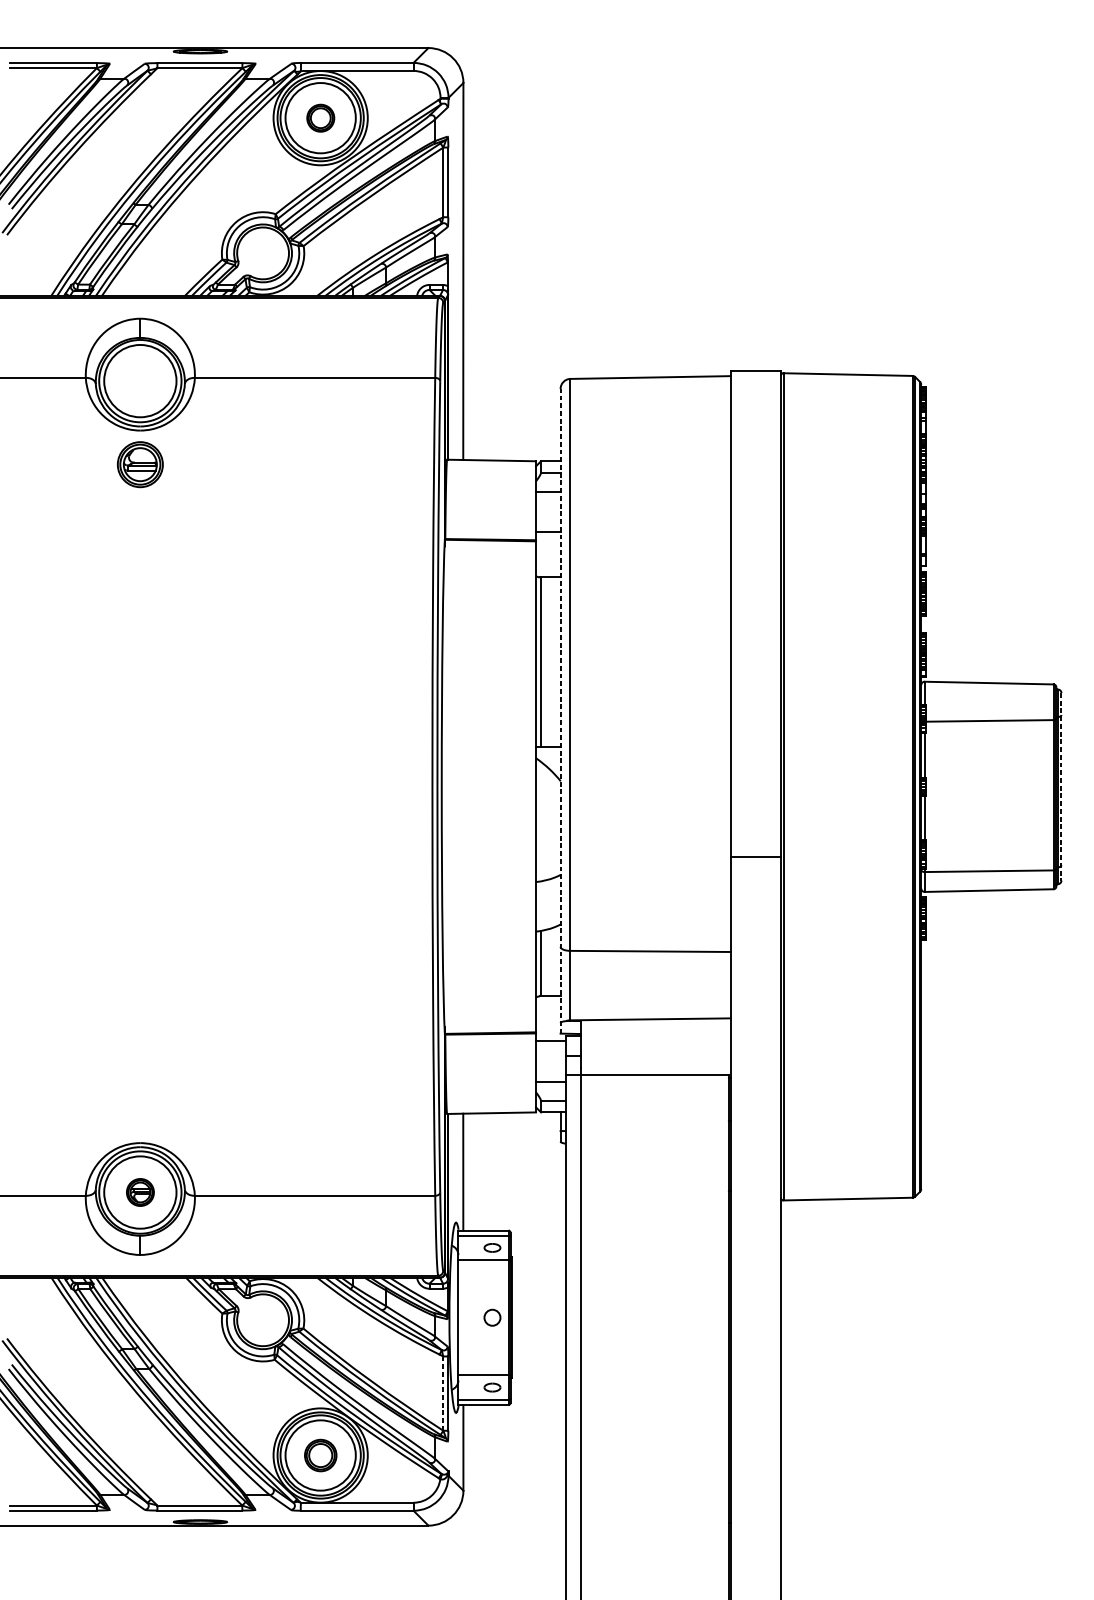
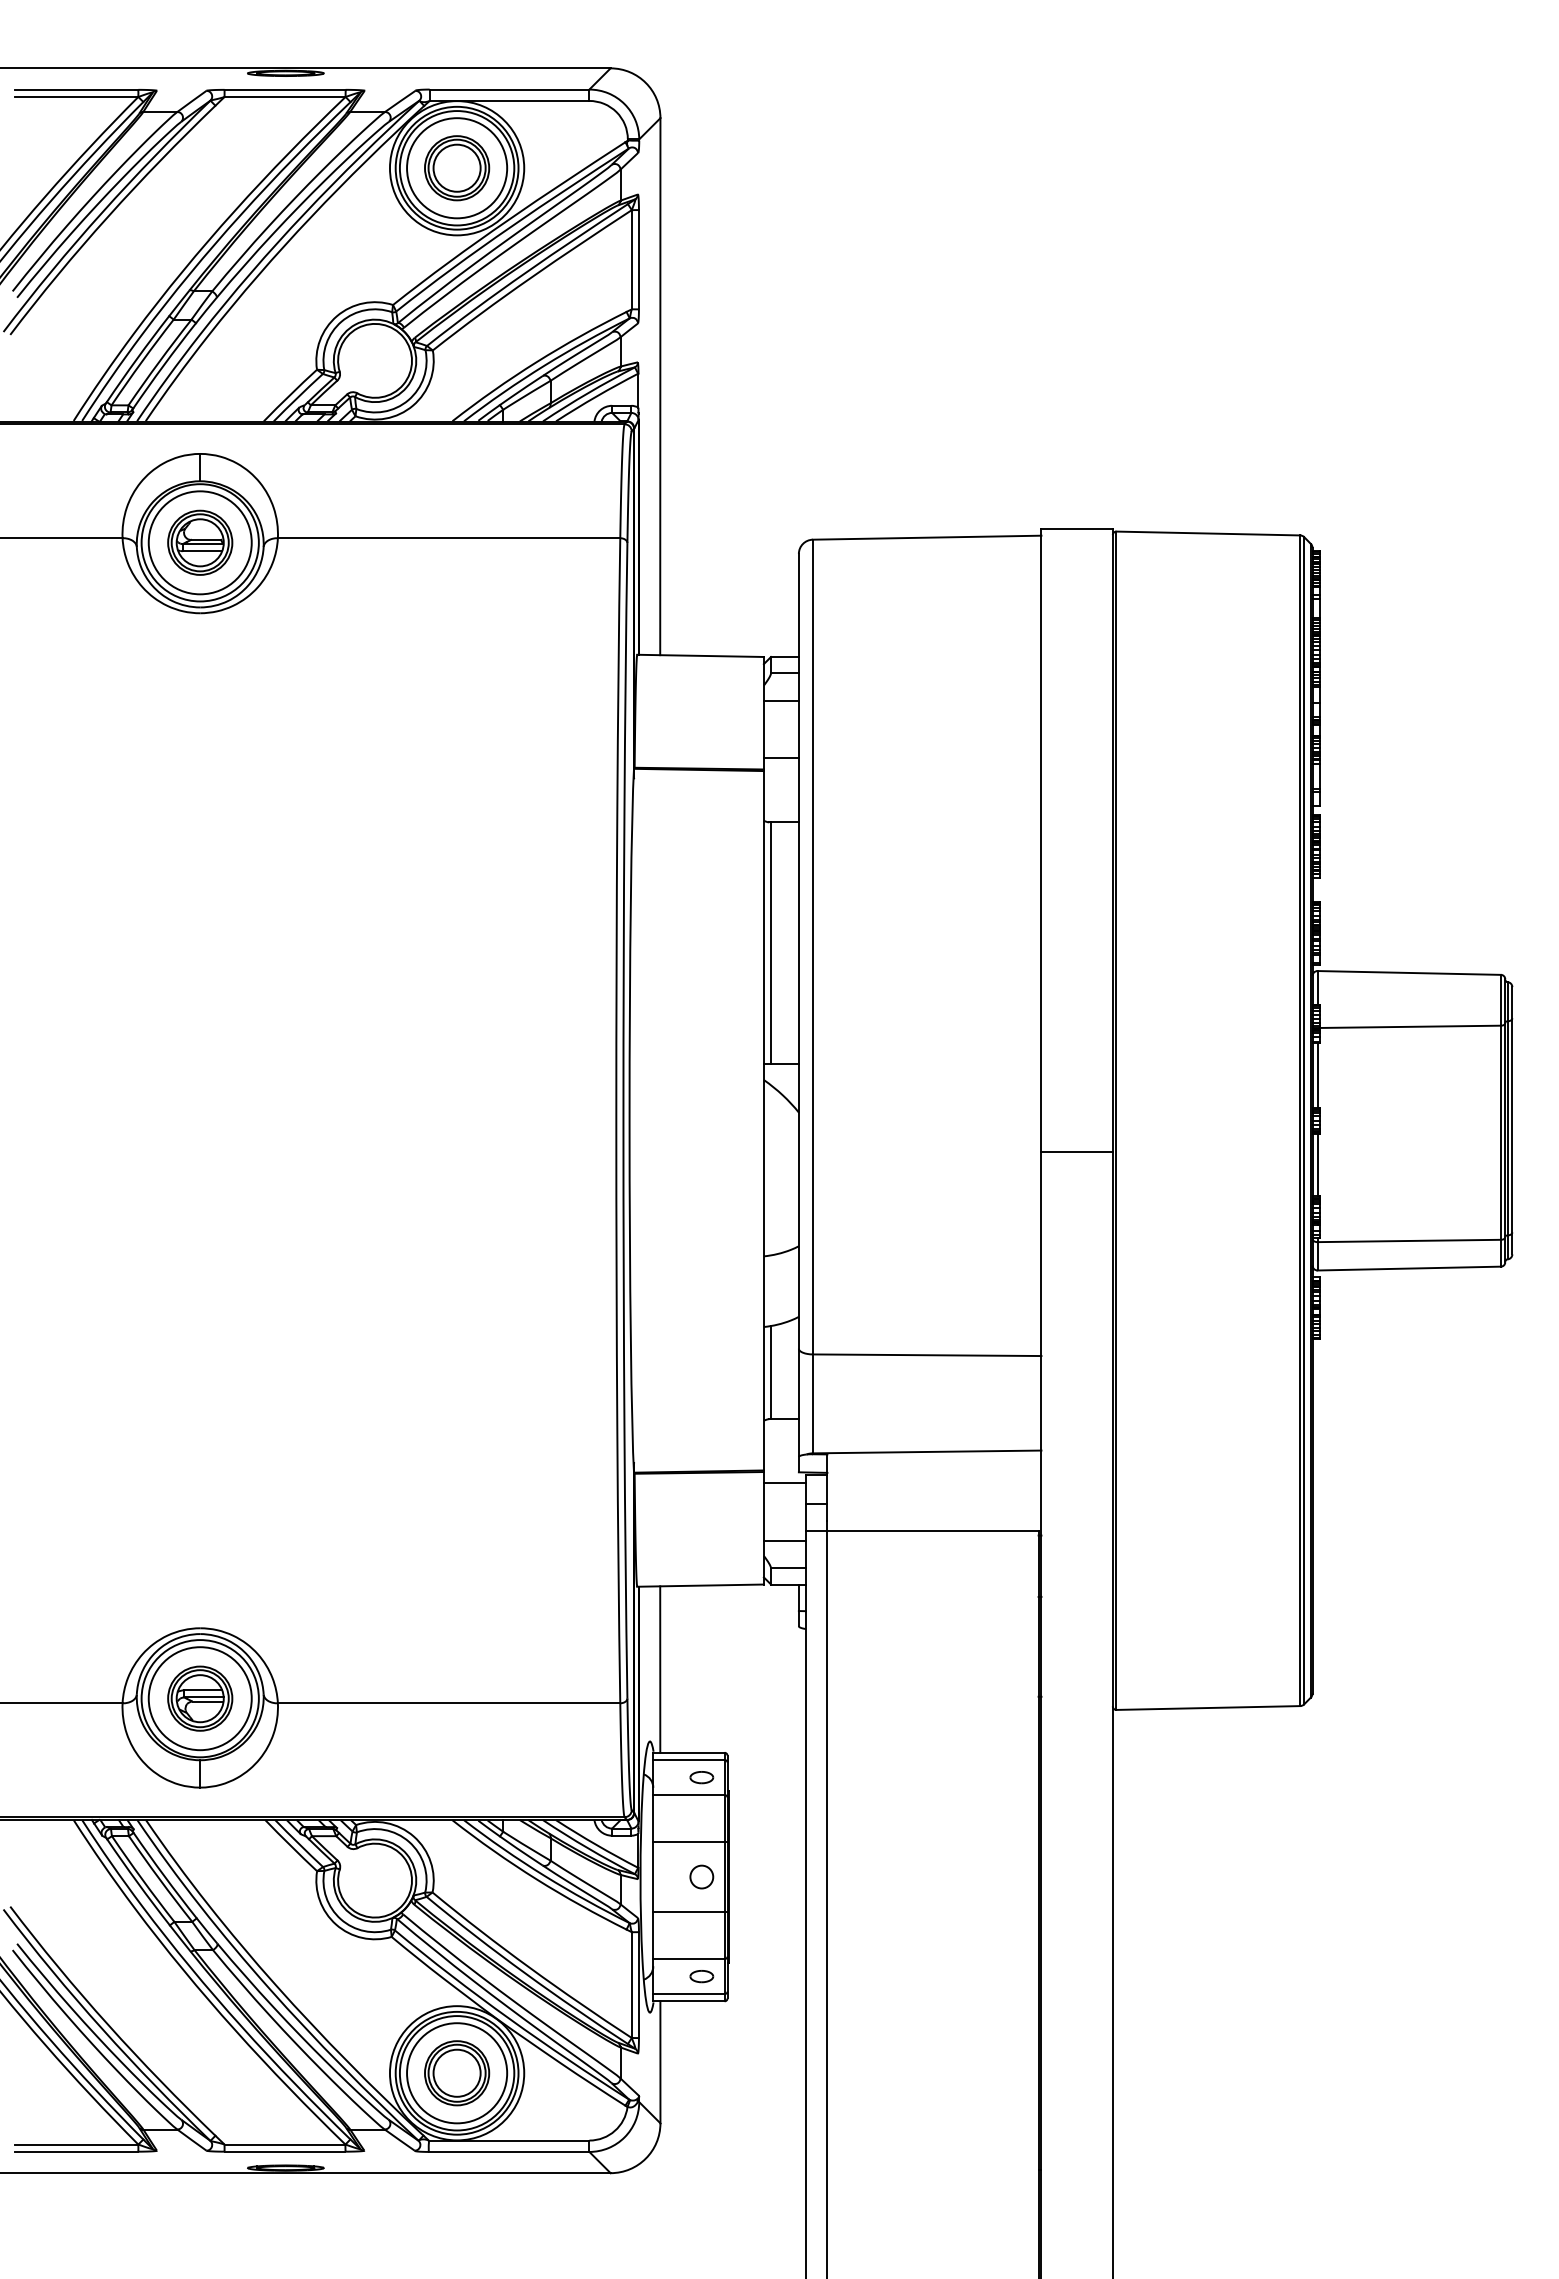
part: (320, 118) -> (457, 168), size x1.67
part: (140, 464) -> (200, 542), moved
line: (560, 710) -> (798, 1012), dashed -> solid
line: (1061, 786) -> (1512, 1120), dashed -> solid
line: (755, 856) -> (1076, 1151), moved
part: (140, 1192) -> (200, 1698), size x1.67
line: (484, 1293) -> (690, 1842), added
line: (484, 1342) -> (690, 1912), added
line: (443, 1393) -> (631, 1985), dashed -> solid
part: (320, 1455) -> (457, 2073), size x1.43

